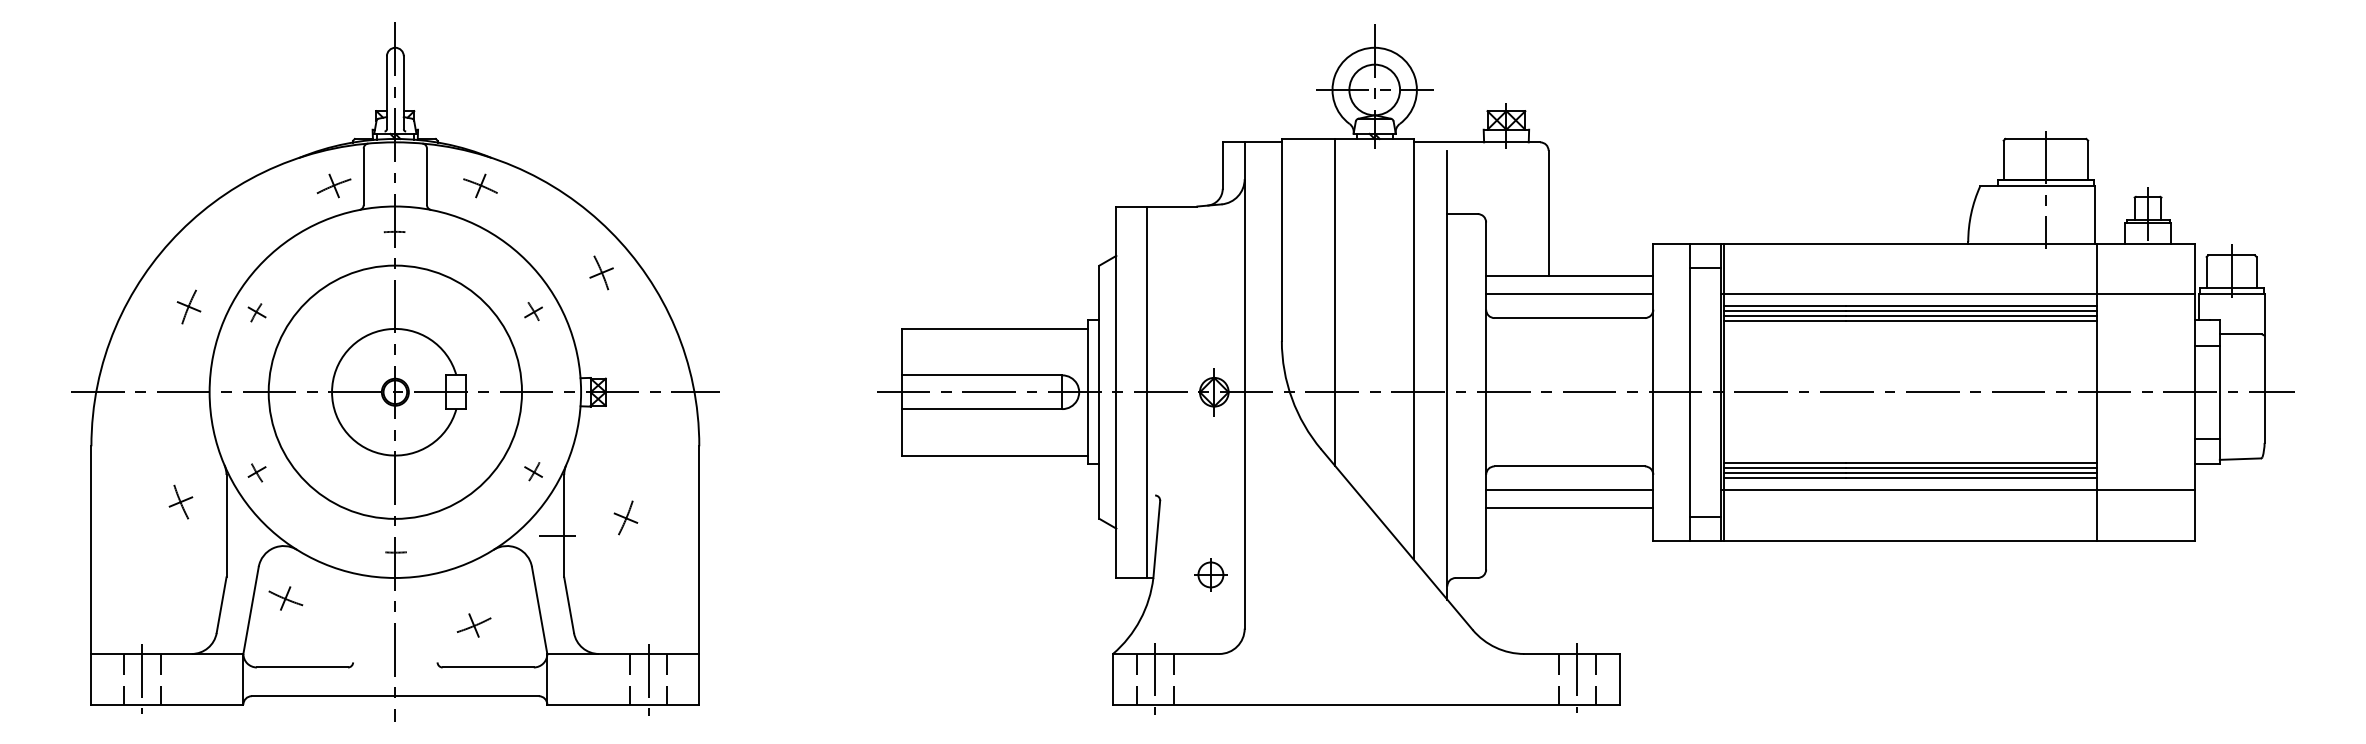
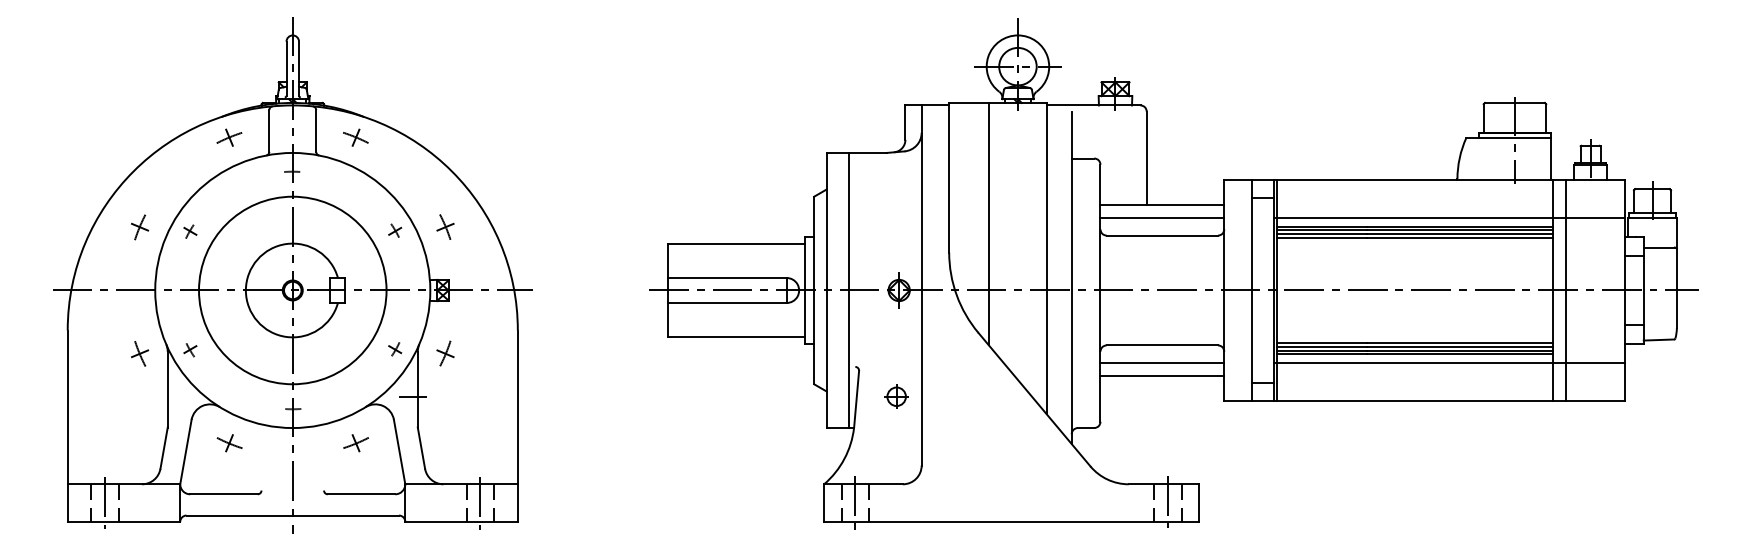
part: (334, 185) -> (229, 137), moved
part: (601, 272) -> (445, 226), moved
line: (2115, 392) -> (1566, 290), added
part: (181, 501) -> (140, 353), moved
part: (625, 517) -> (445, 353), moved
part: (1210, 574) -> (896, 396), moved
part: (285, 598) -> (229, 443), moved
part: (473, 625) -> (355, 443), moved

